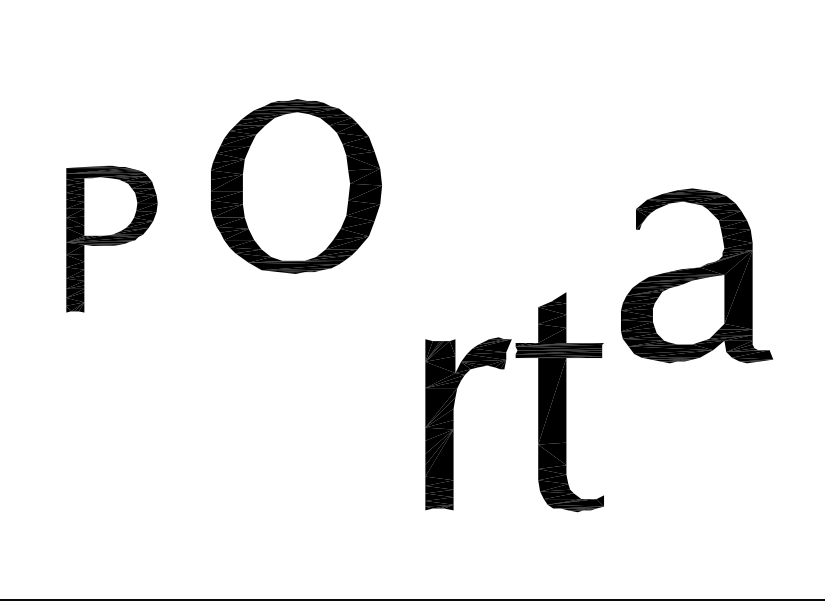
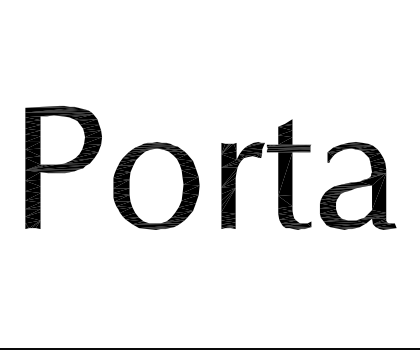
part: (296, 185) -> (156, 185), moved
part: (111, 239) -> (63, 167), size x1.67
part: (538, 402) -> (278, 174), moved

